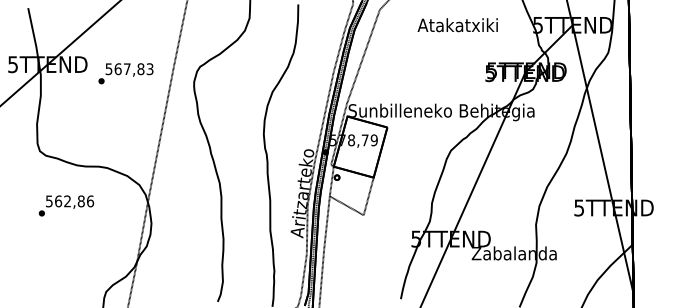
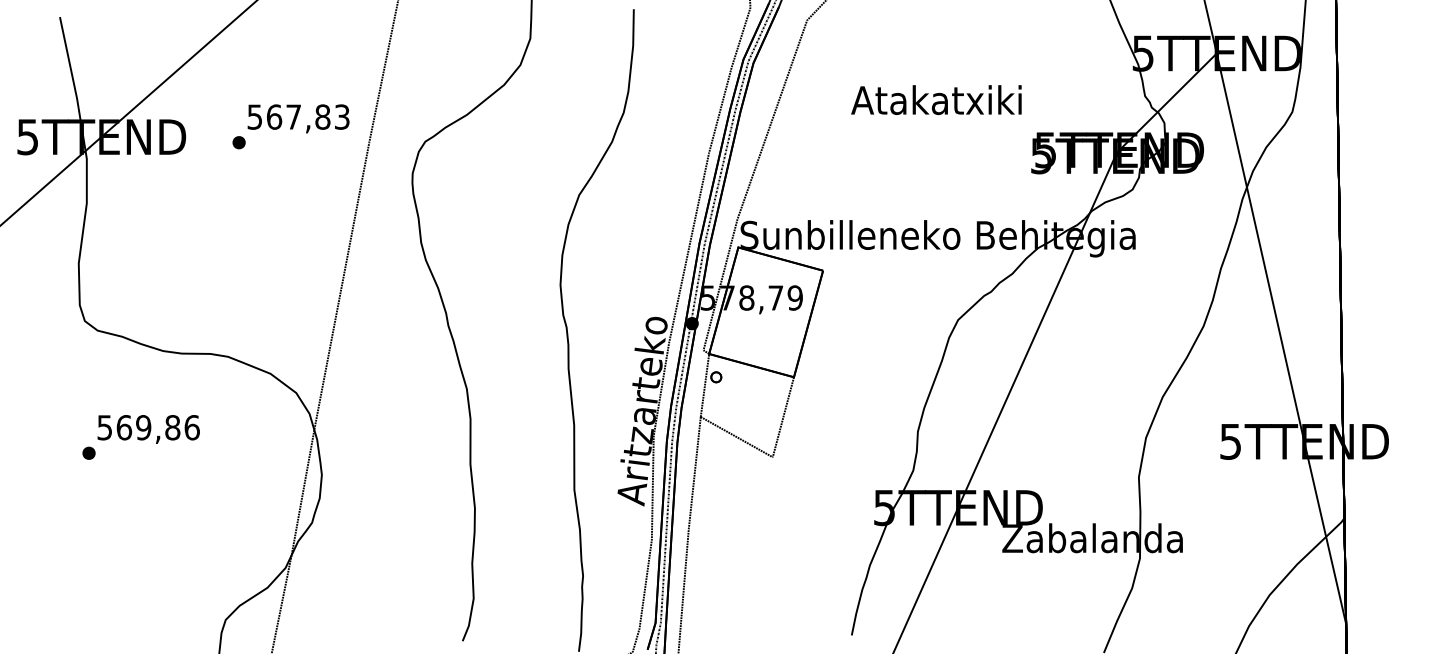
text: (457, 25) -> (935, 100), moved
text: (125, 73) -> (290, 126), moved
text: (67, 201) -> (143, 427), 562,86 -> 569,86

